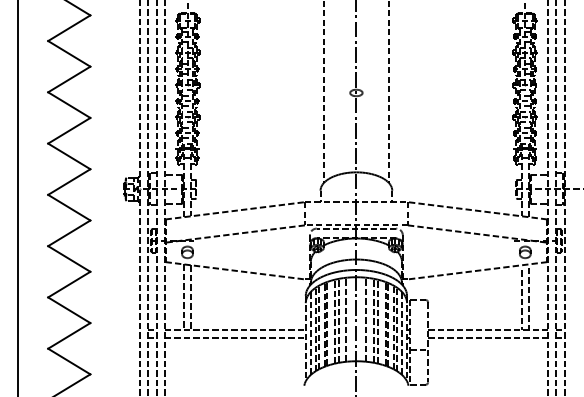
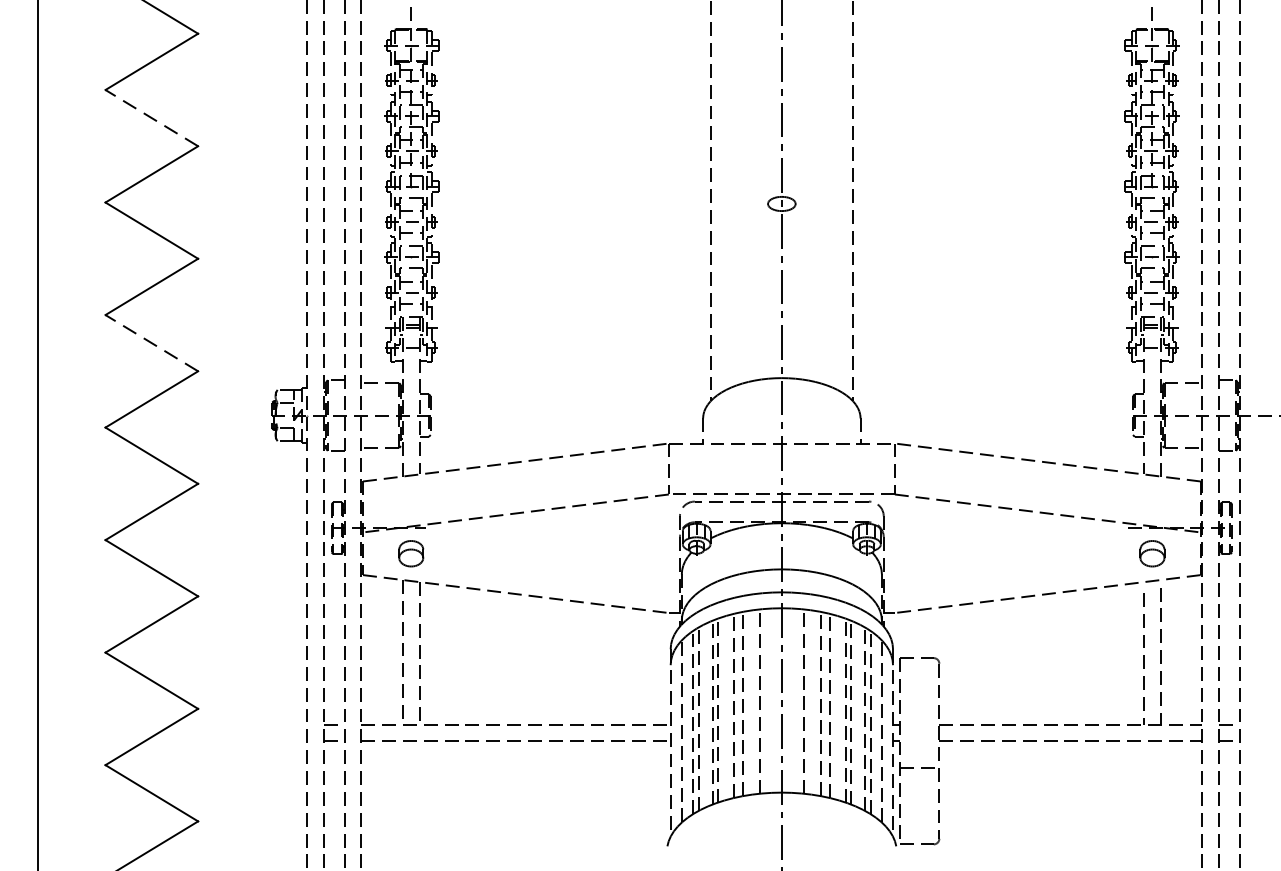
line: (69, 53) -> (152, 117), solid -> dashed
line: (69, 156) -> (152, 343), solid -> dashed

